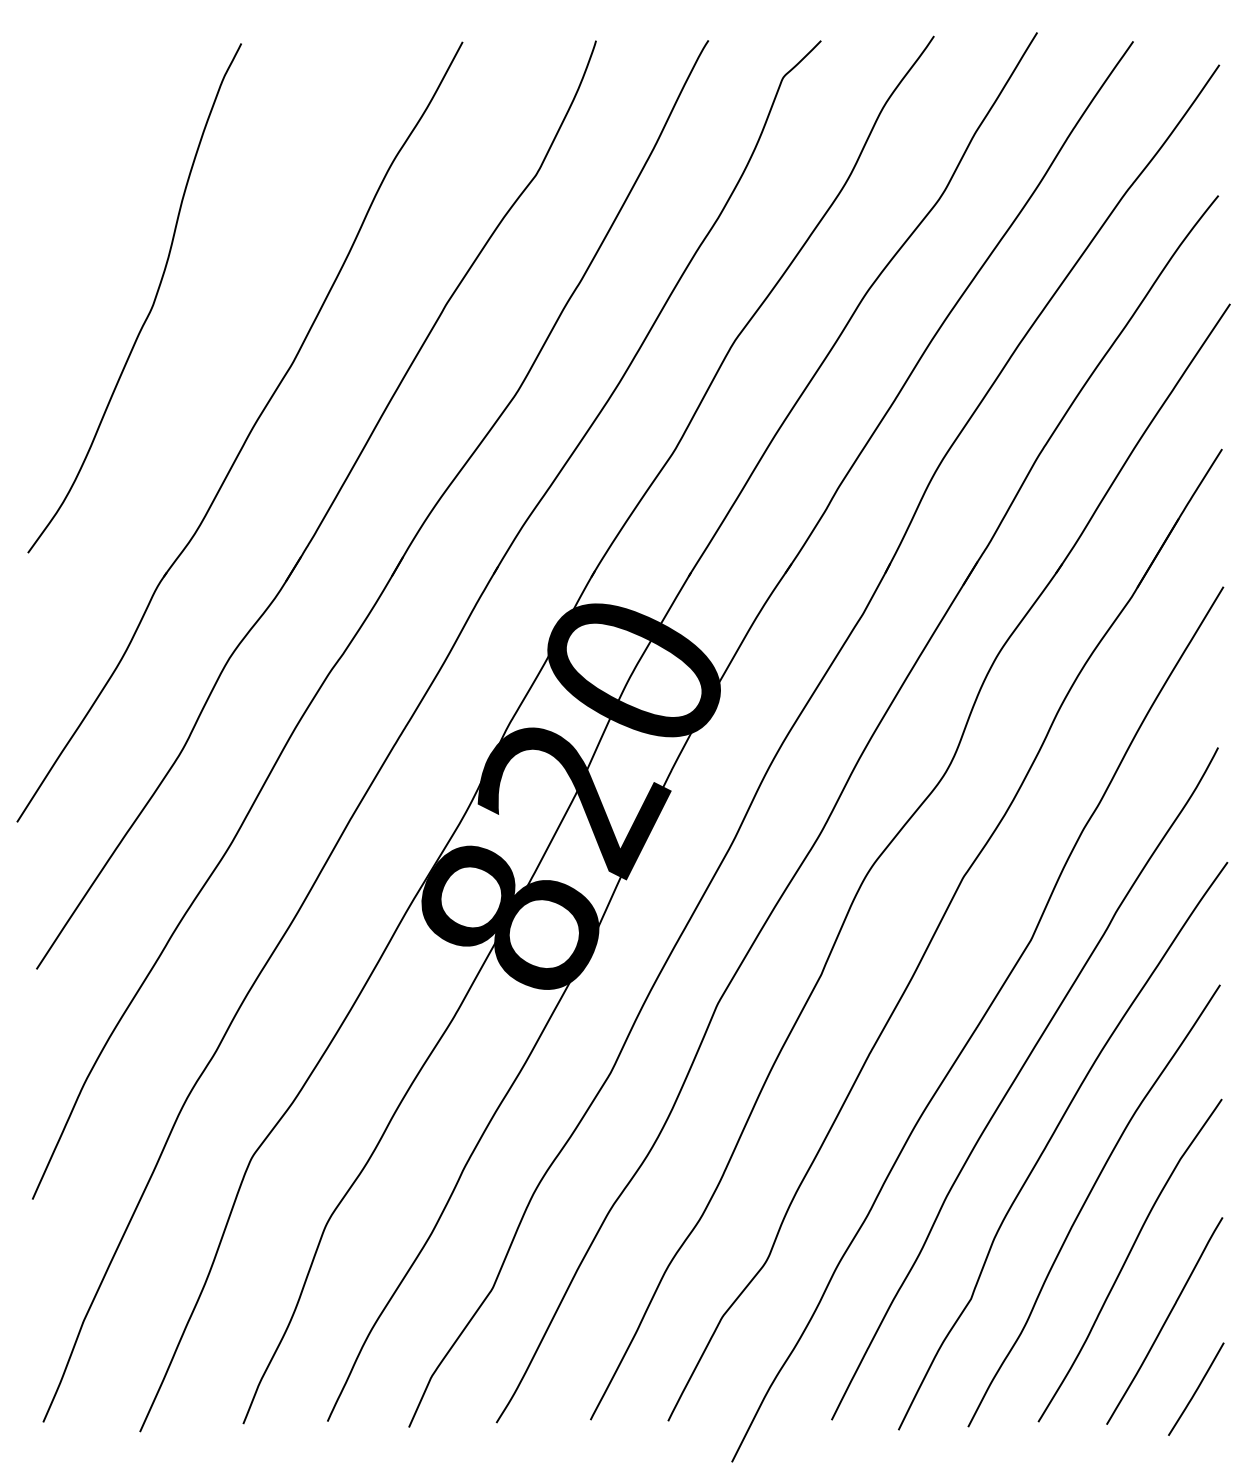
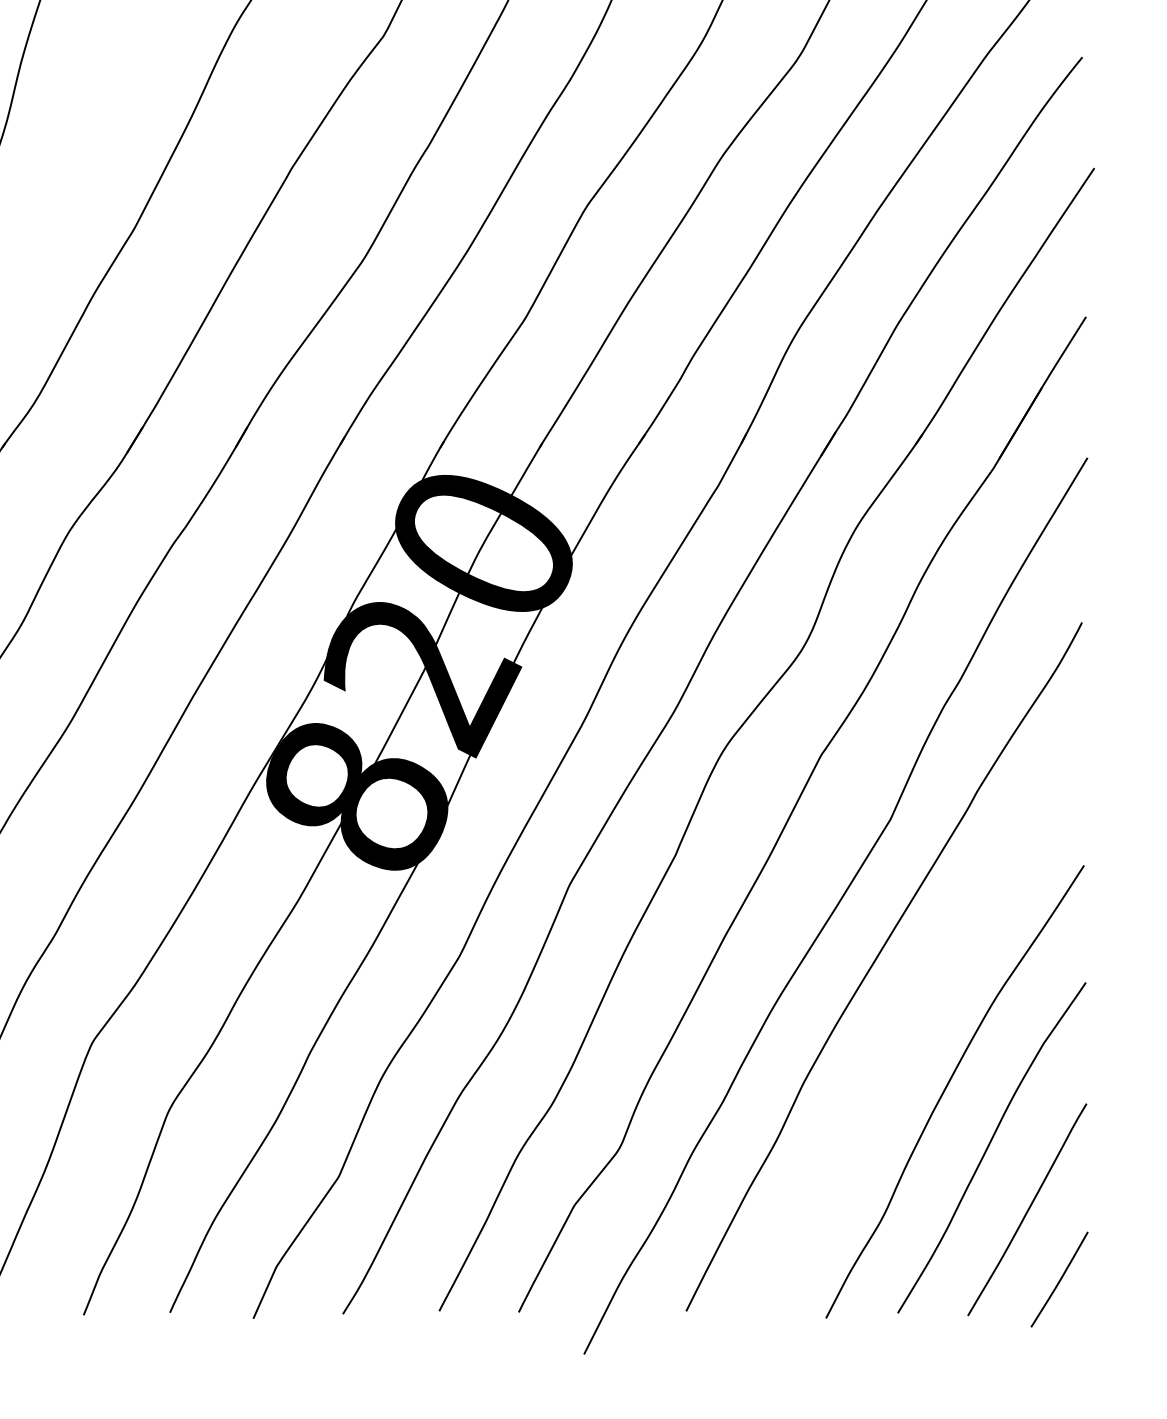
curve: (1051, 1139) -> (911, 1023), removed

